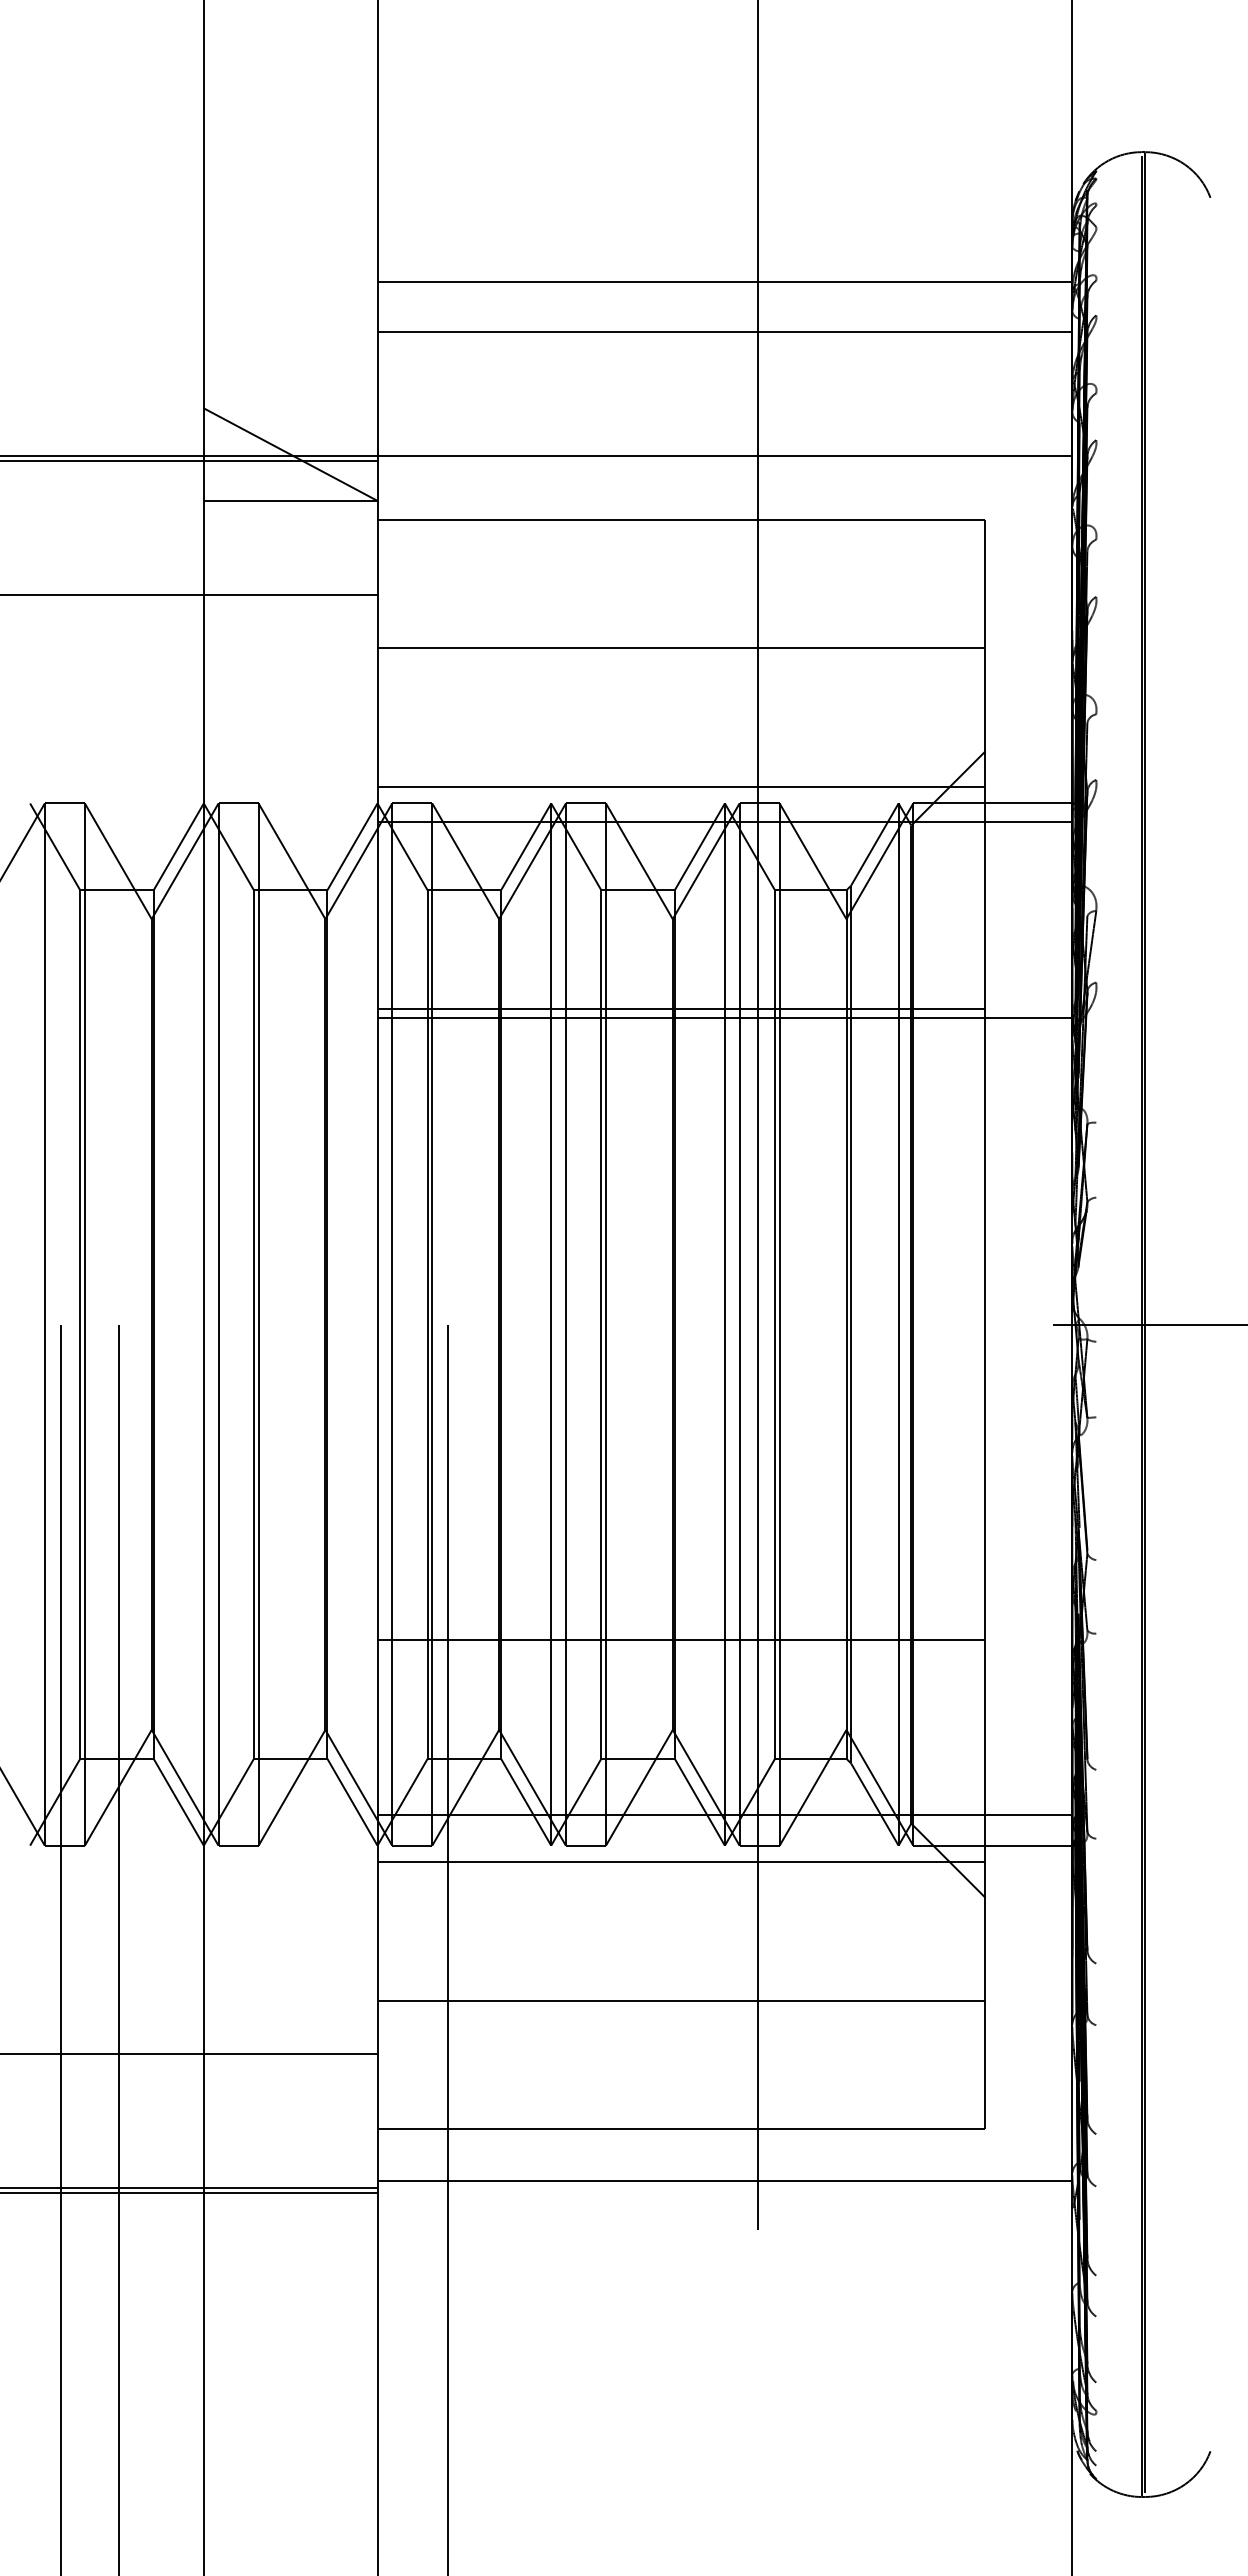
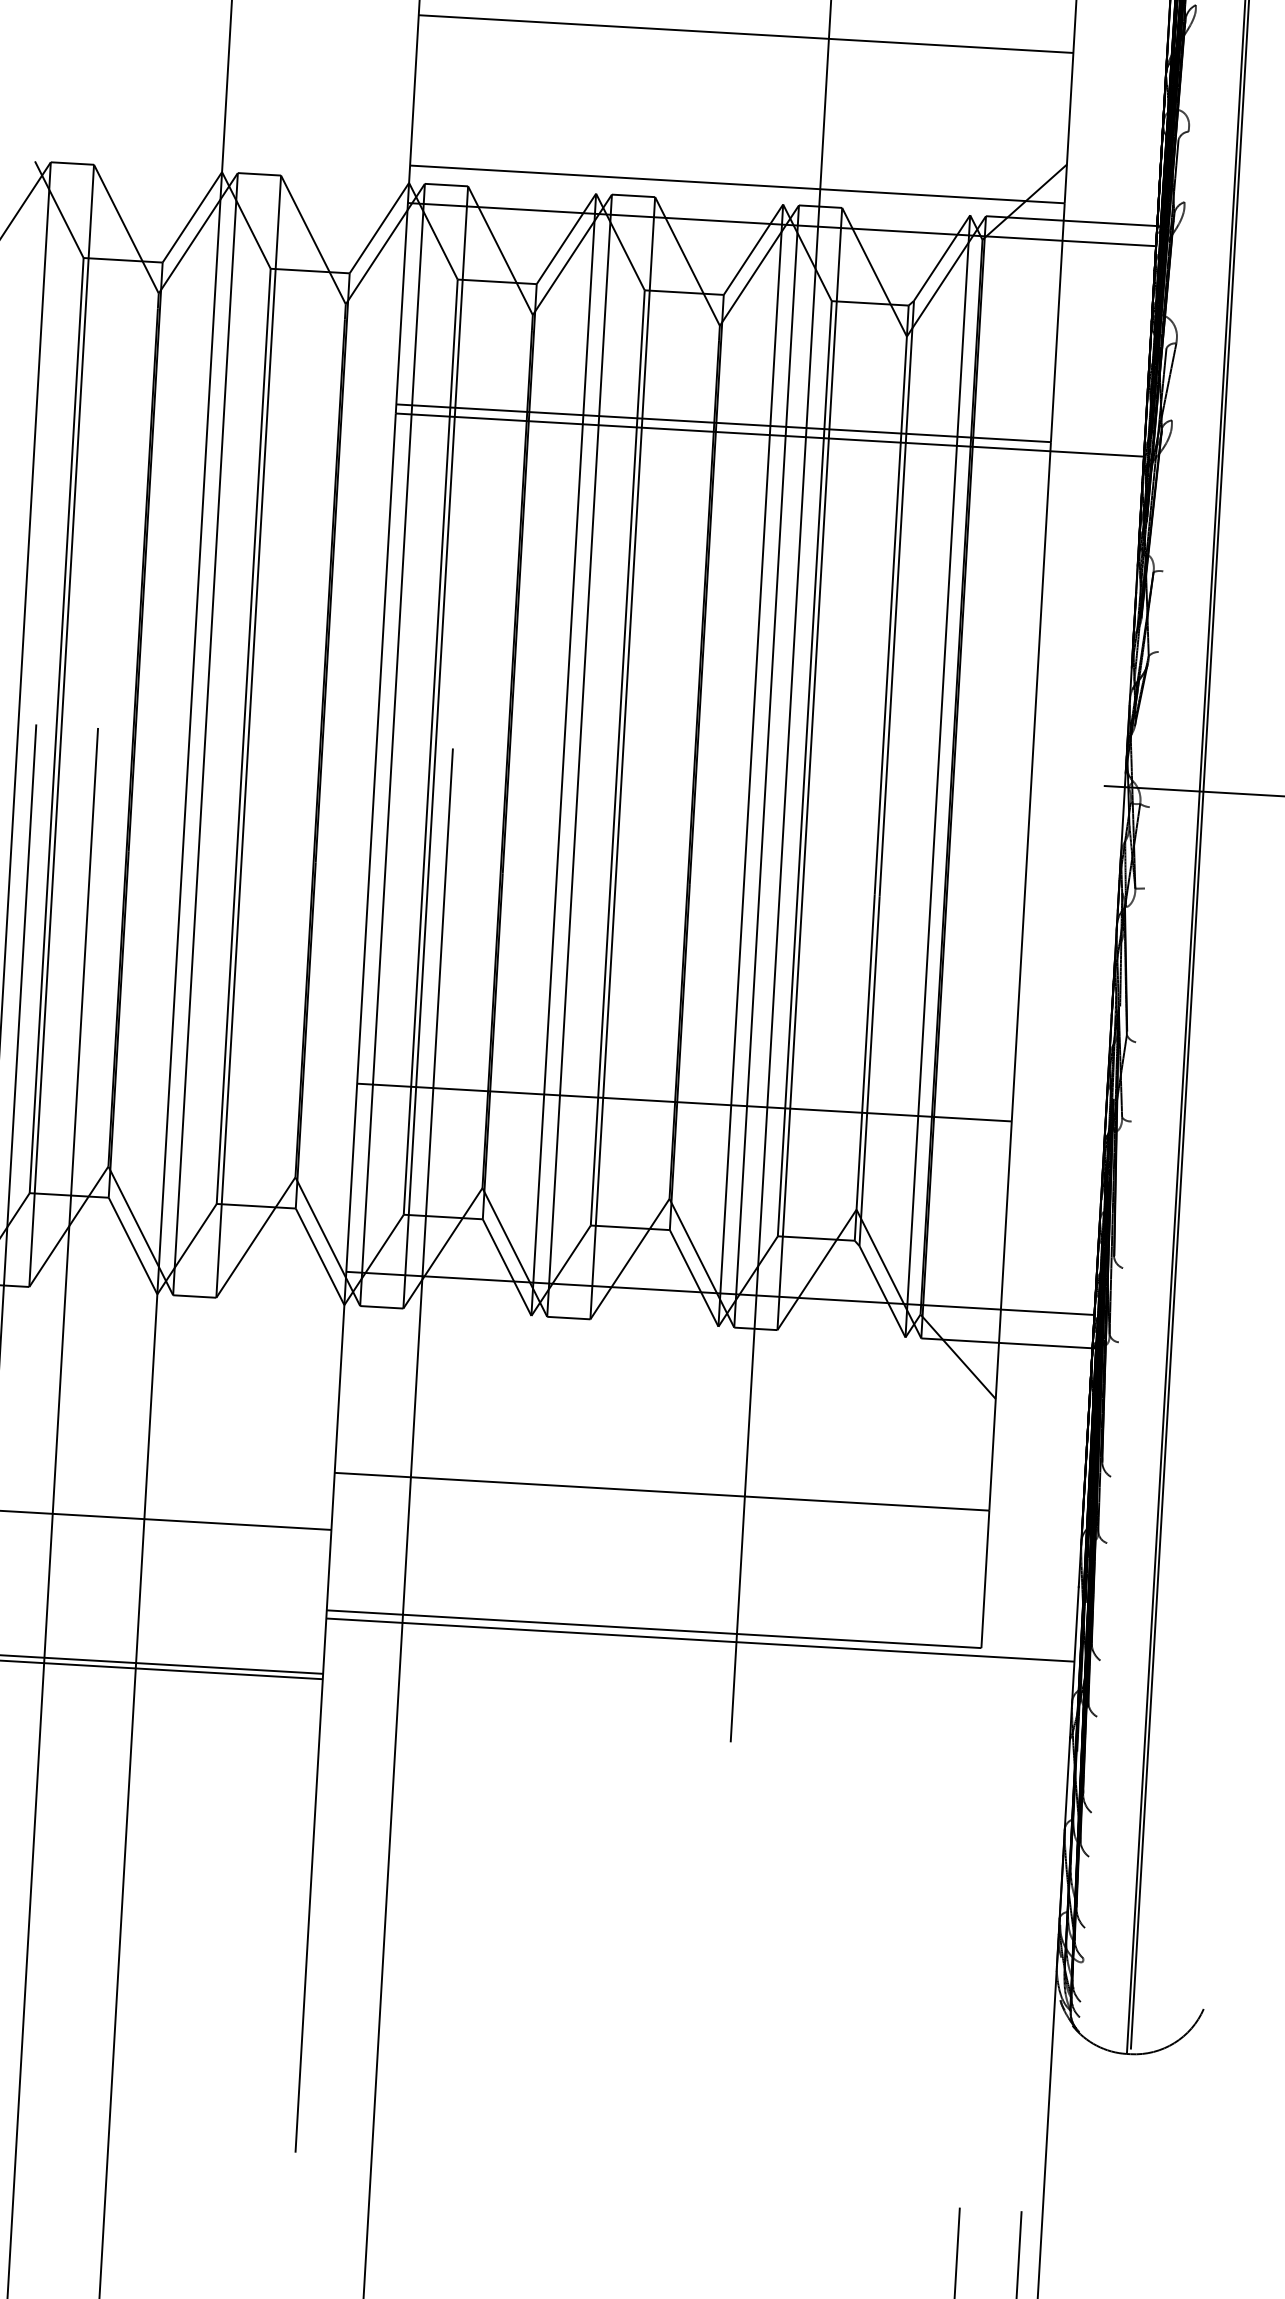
line: (681, 1861) -> (670, 1341), removed
line: (724, 2180) -> (699, 1639), moved

